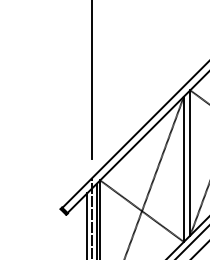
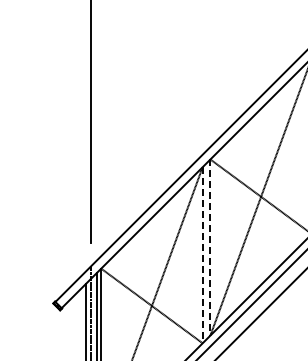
line: (190, 163) -> (210, 248), solid -> dashed
line: (183, 169) -> (202, 255), solid -> dashed

